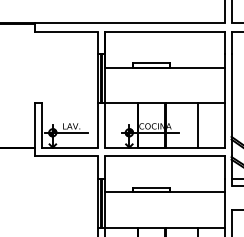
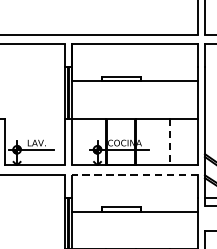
line: (198, 125) -> (170, 142), solid -> dashed
line: (164, 156) -> (134, 174), solid -> dashed

